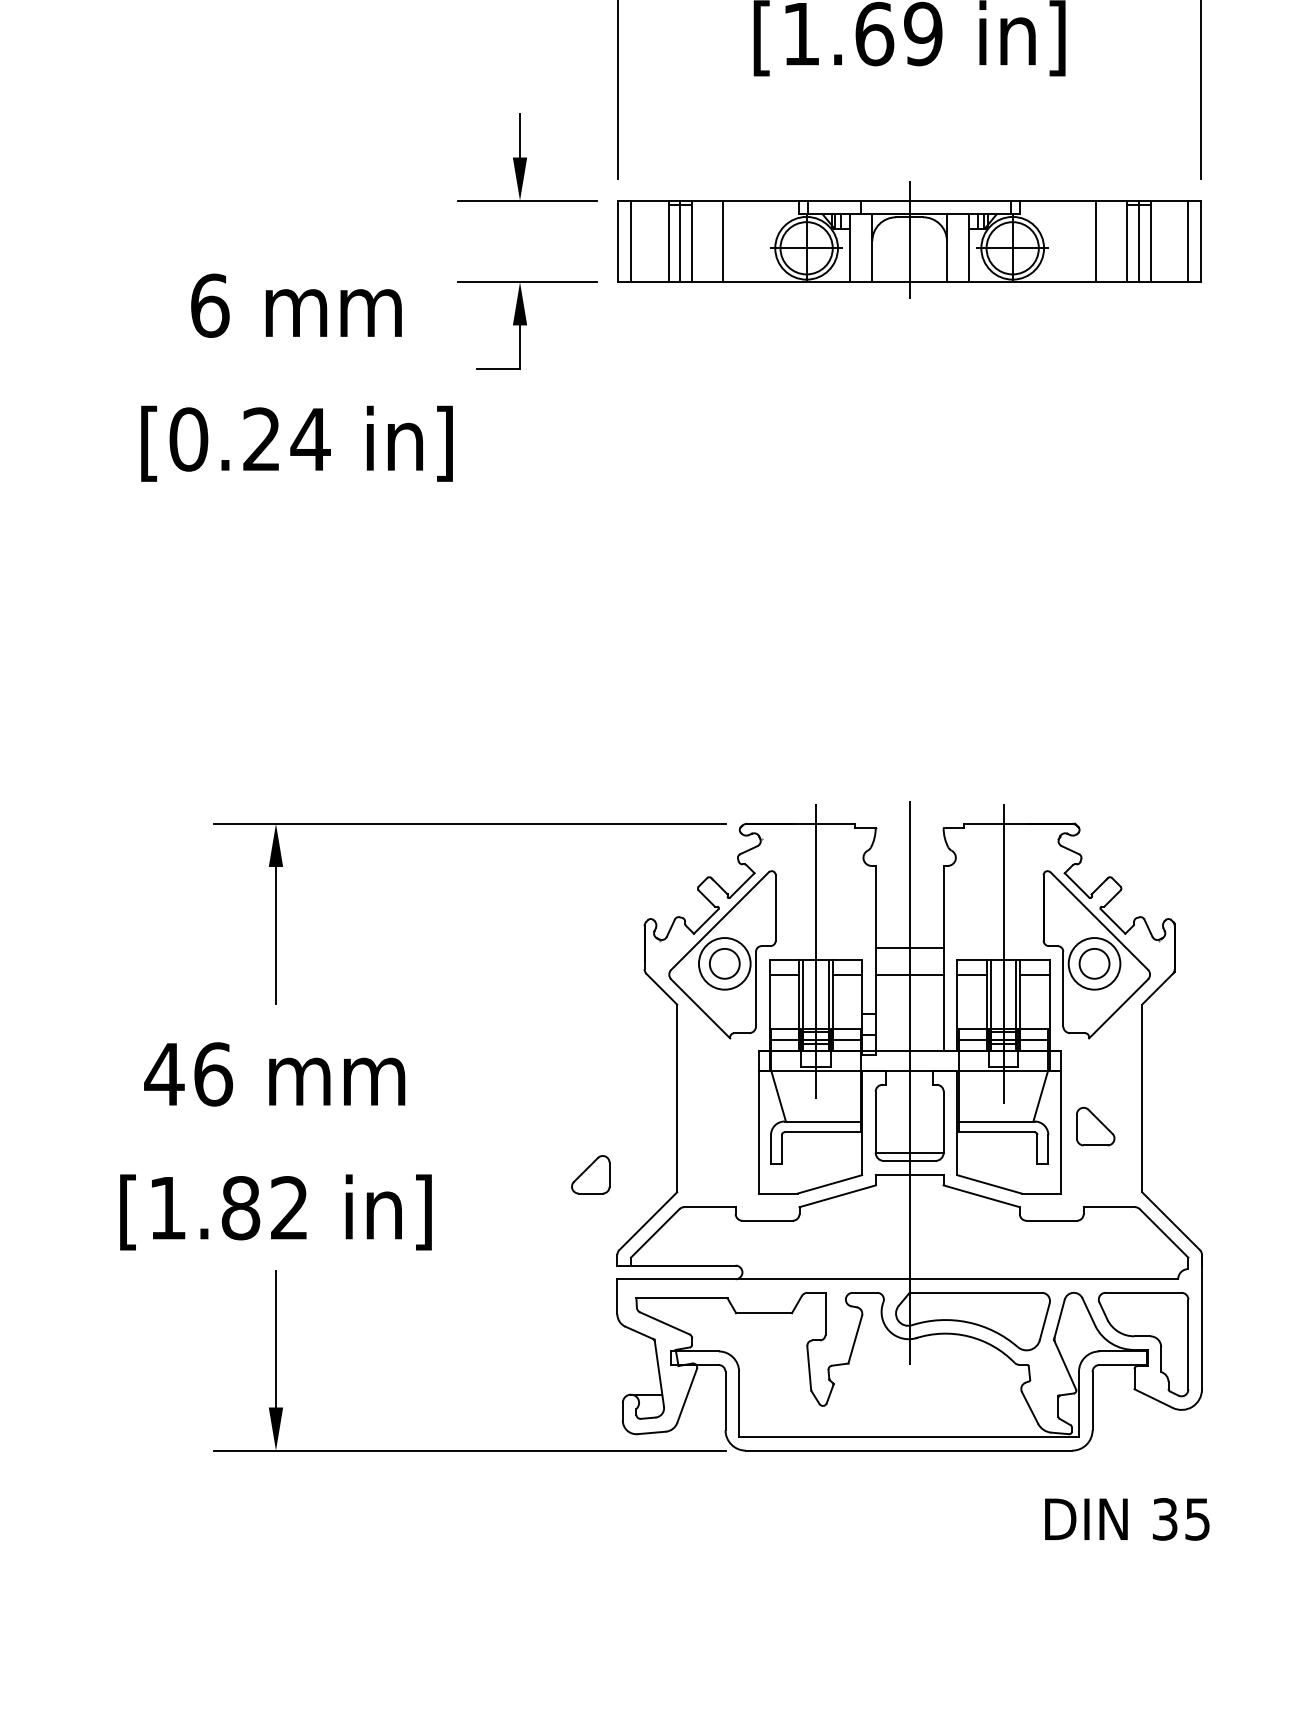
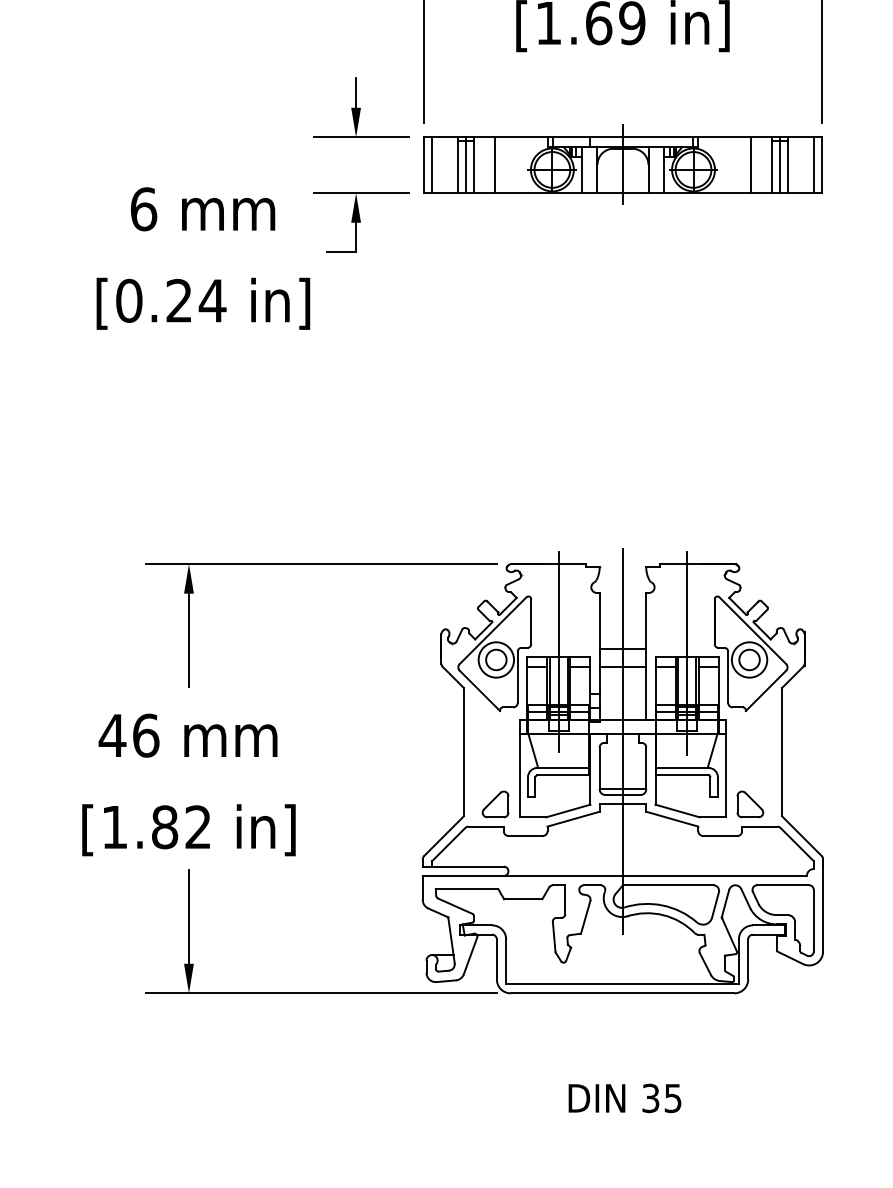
part: (1095, 1126) -> (750, 804), moved
part: (590, 1174) -> (495, 804), moved
text: (1126, 1519) -> (624, 1098), moved

